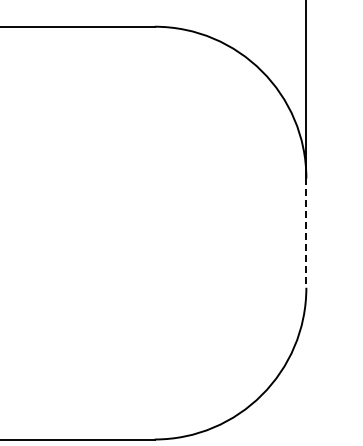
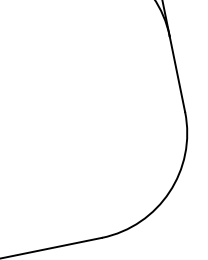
line: (306, 233) -> (177, 74), dashed -> solid

